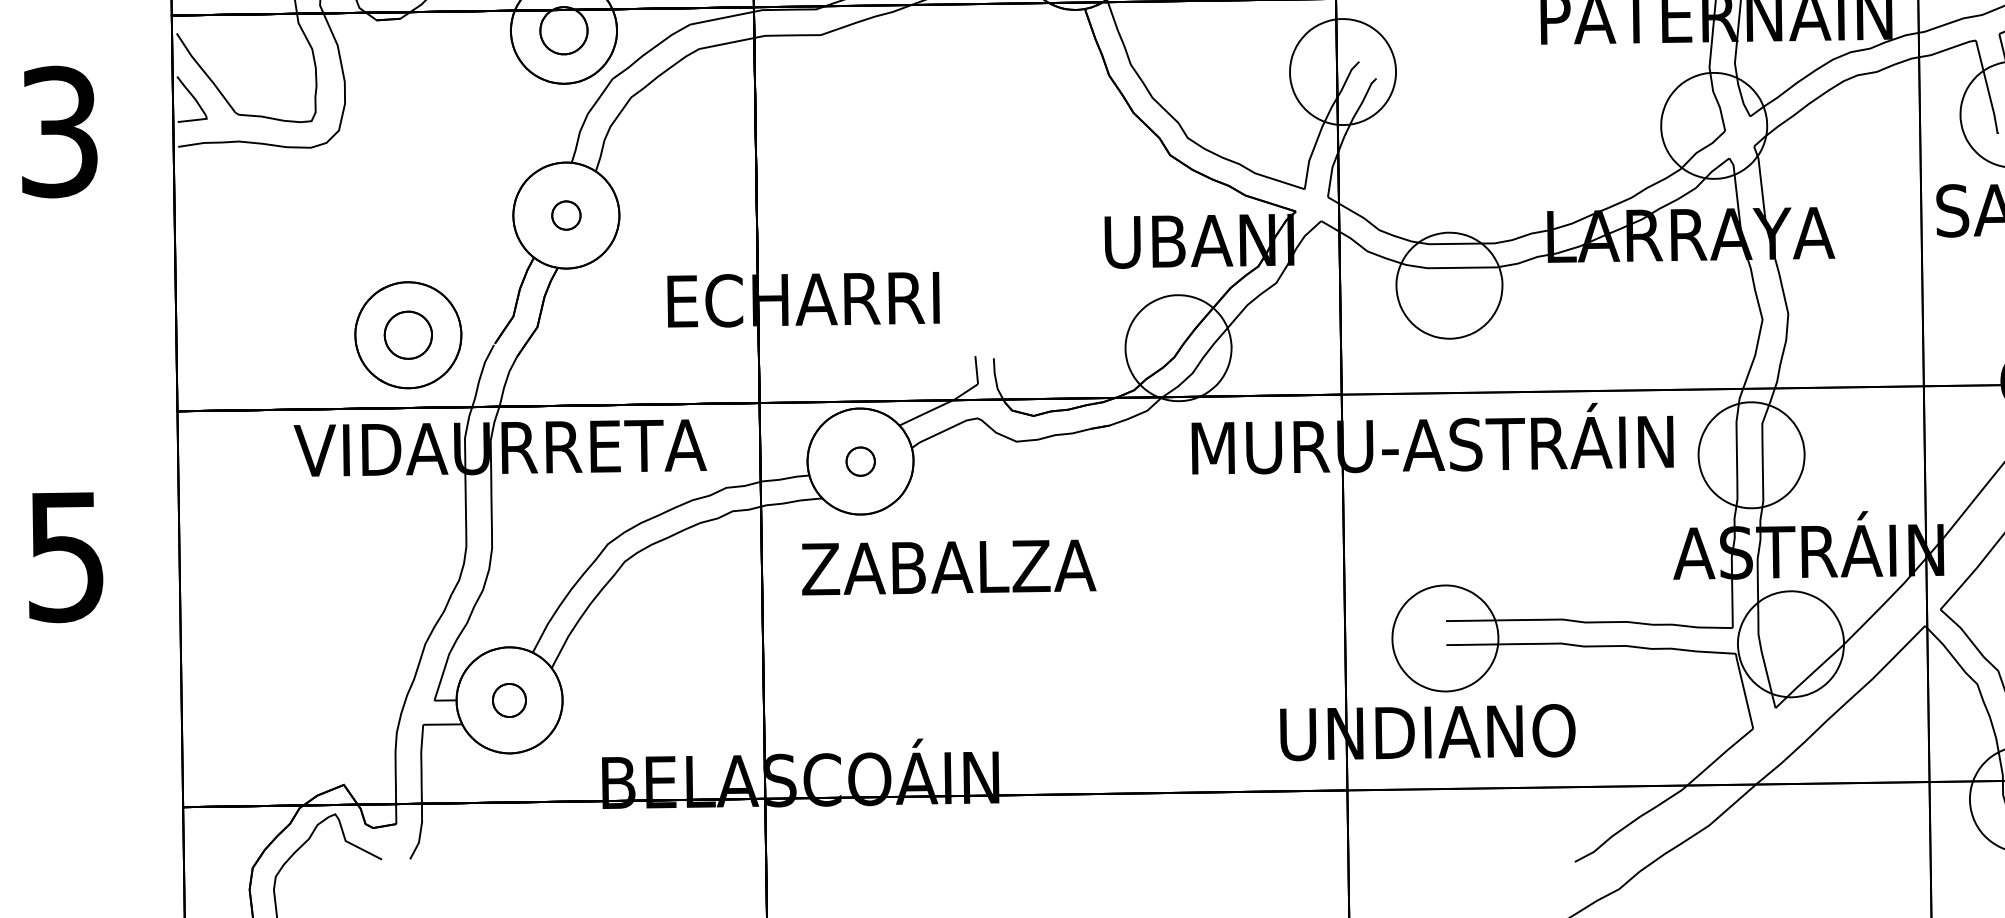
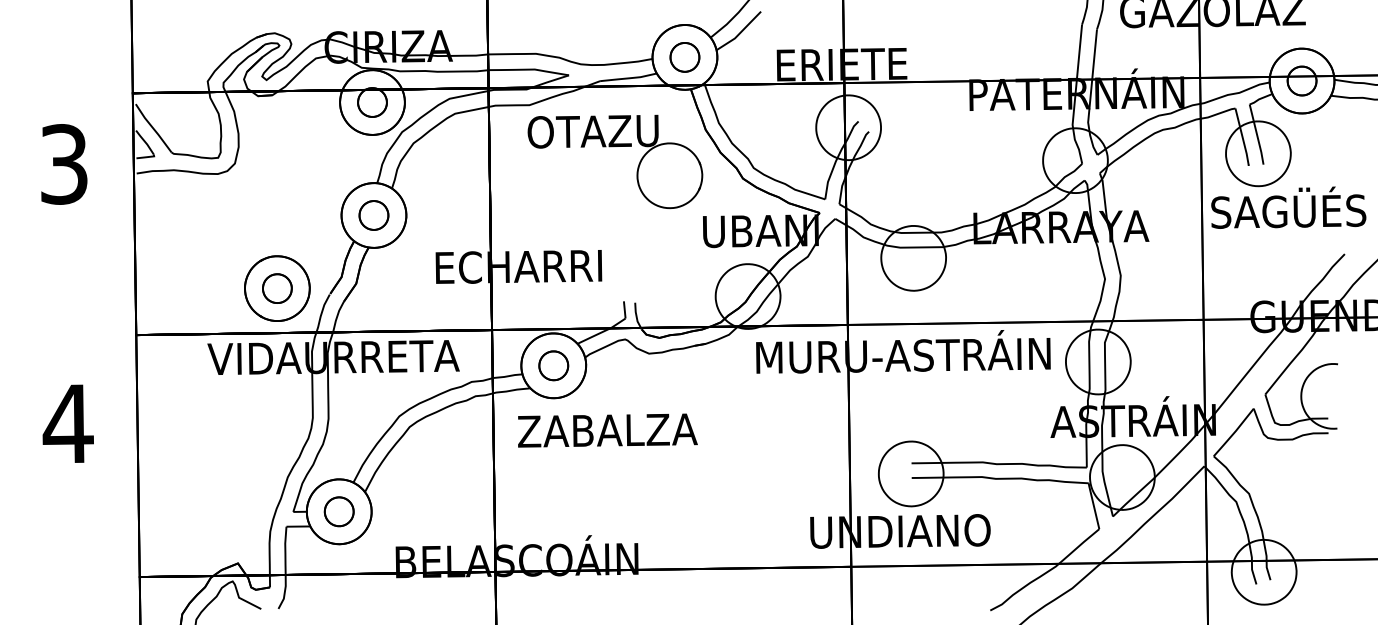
part: (958, 104) -> (613, 147), added
part: (565, 215) -> (373, 215), size x1.67
part: (860, 461) -> (553, 365), size x1.67
text: (64, 557) -> (67, 424), 5 -> 4
part: (508, 699) -> (338, 511), size x1.43

